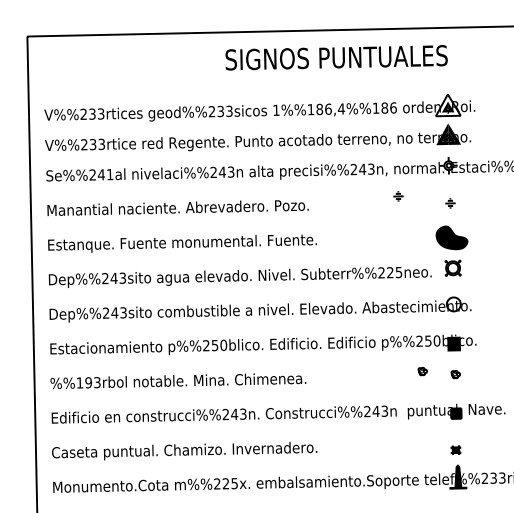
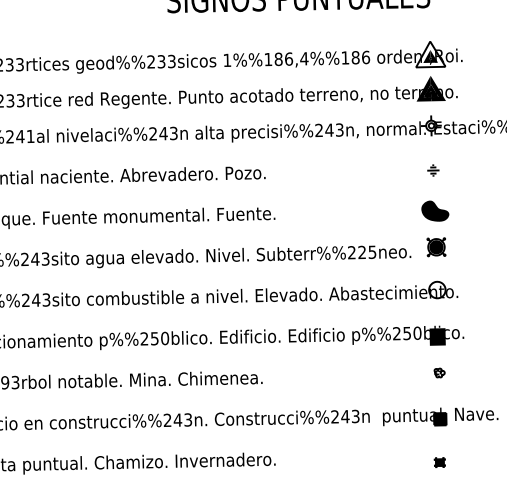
part: (398, 196) -> (371, 162), removed
part: (452, 237) -> (435, 210), size x0.71
fill: (452, 268) -> (435, 247), added
part: (422, 371) -> (400, 369), removed

